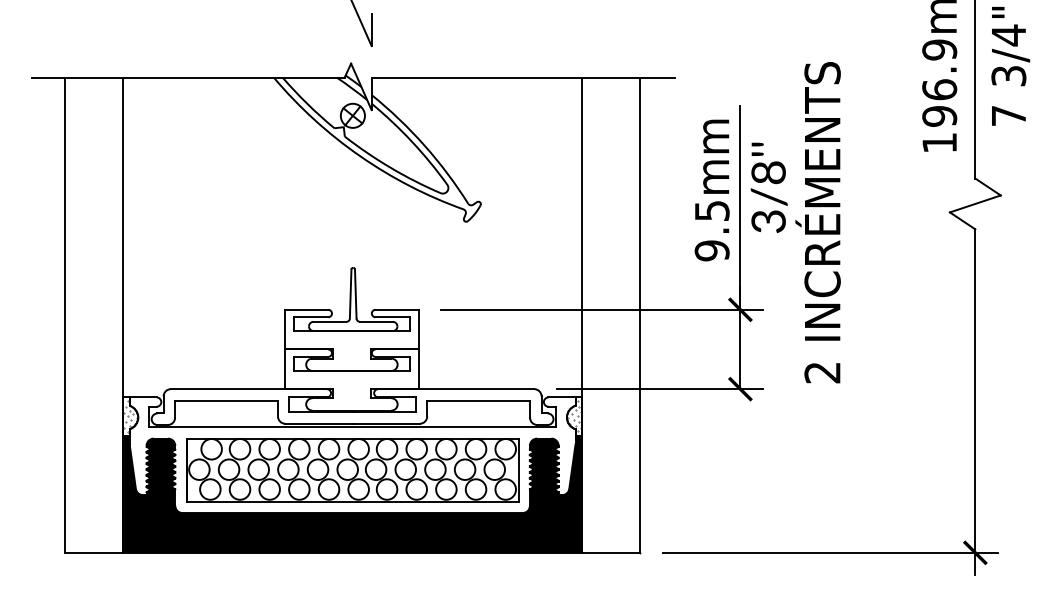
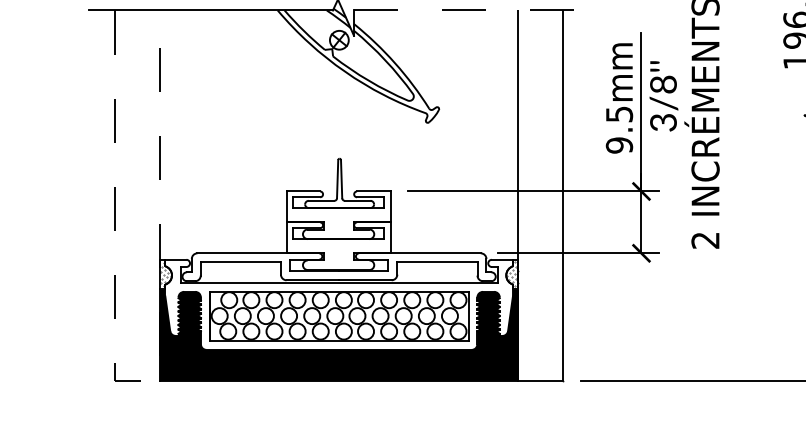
line: (523, 77) -> (472, 10), solid -> dashed
line: (93, 552) -> (137, 380), solid -> dashed

